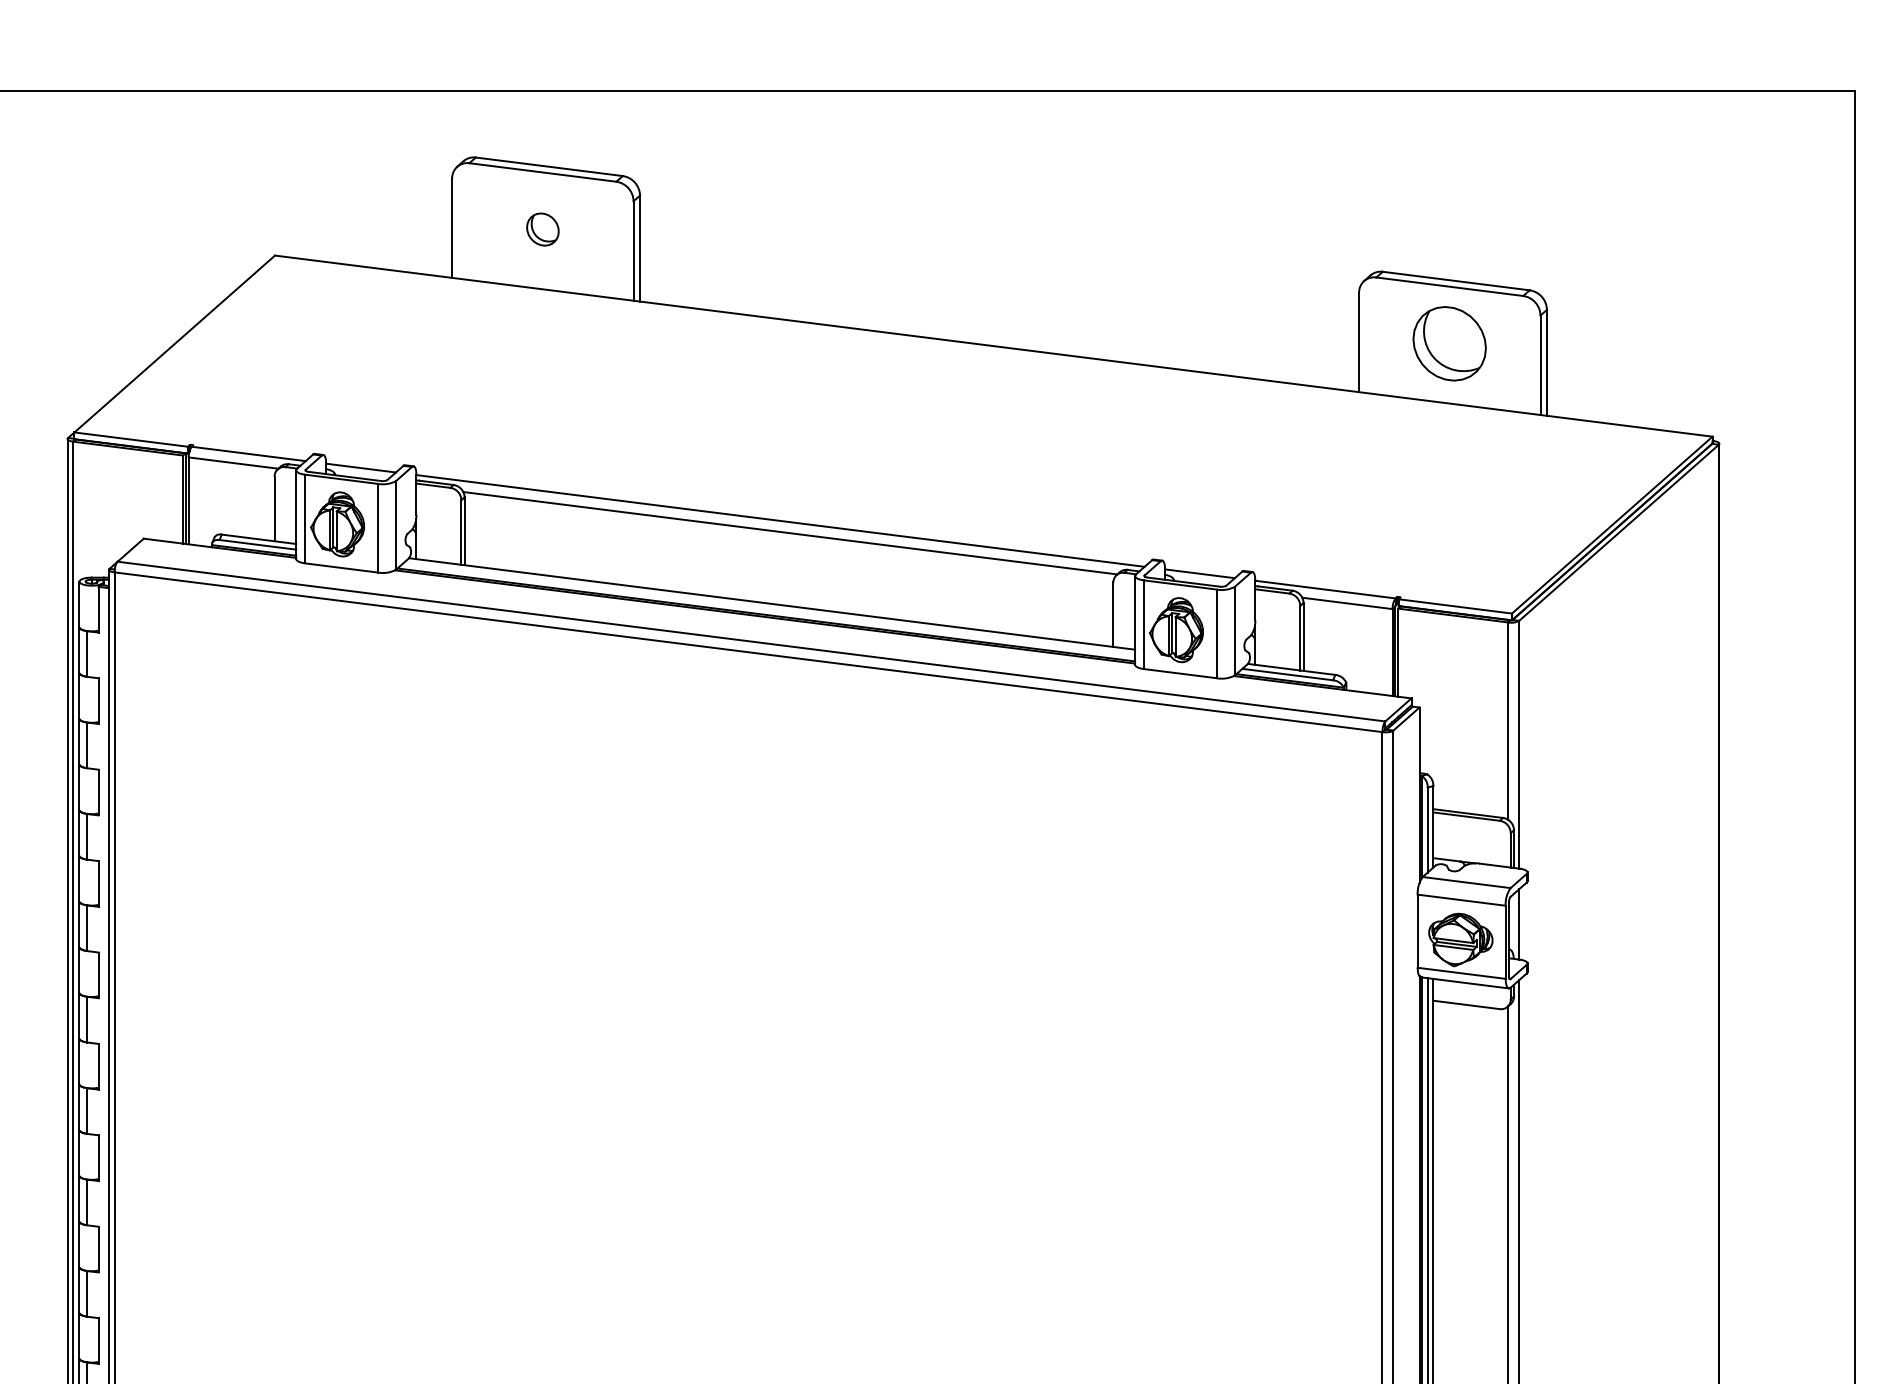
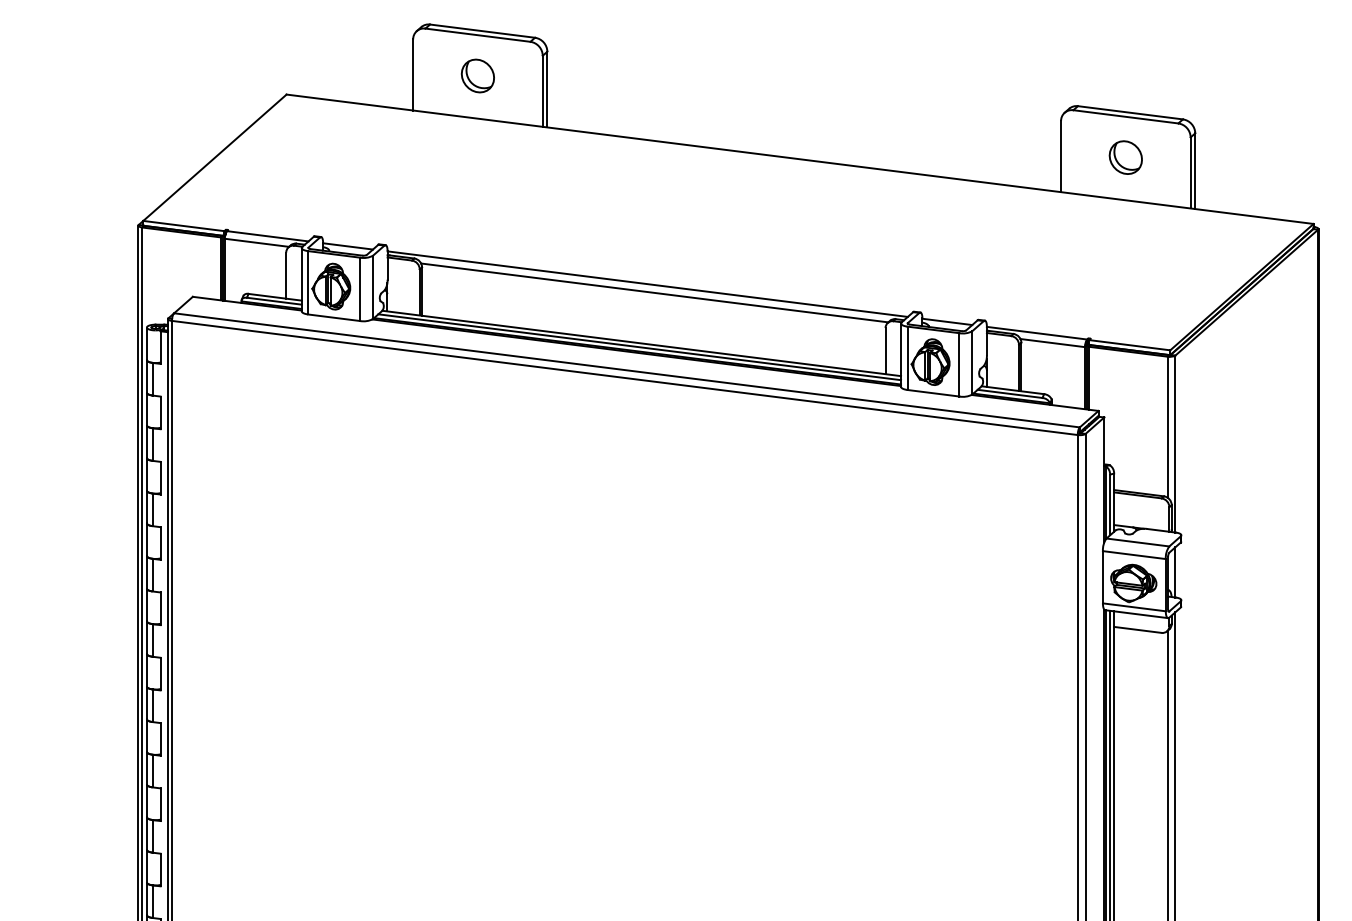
part: (542, 229) -> (477, 75), size x1.43
part: (1449, 343) -> (1125, 157), size x0.62
line: (769, 609) -> (639, 347), added

